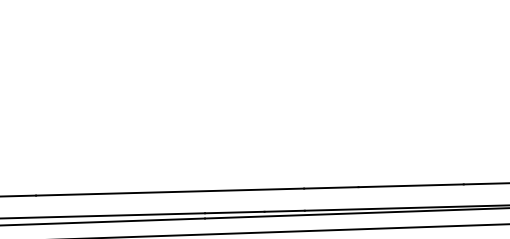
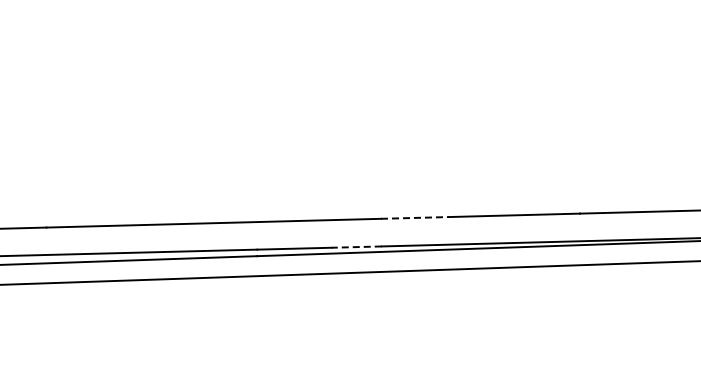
line: (331, 187) -> (414, 217), solid -> dashed
line: (284, 211) -> (356, 247), solid -> dashed

